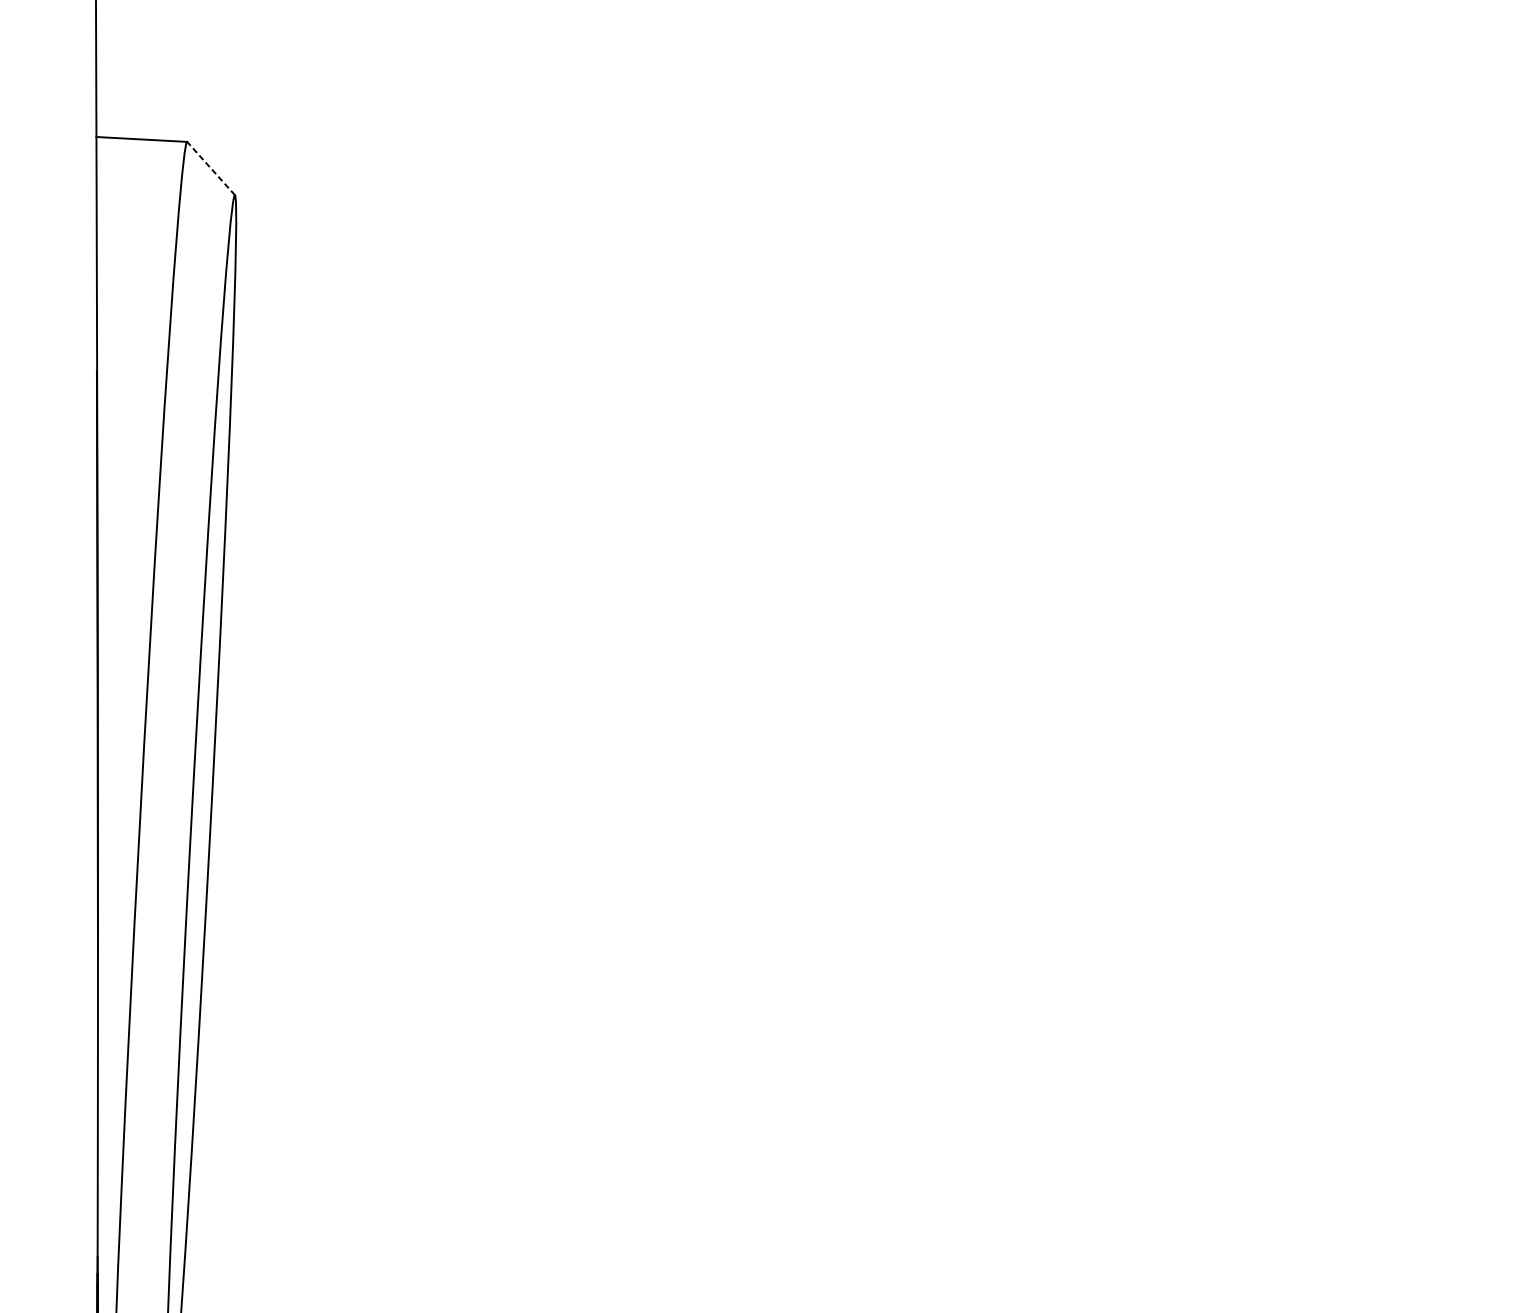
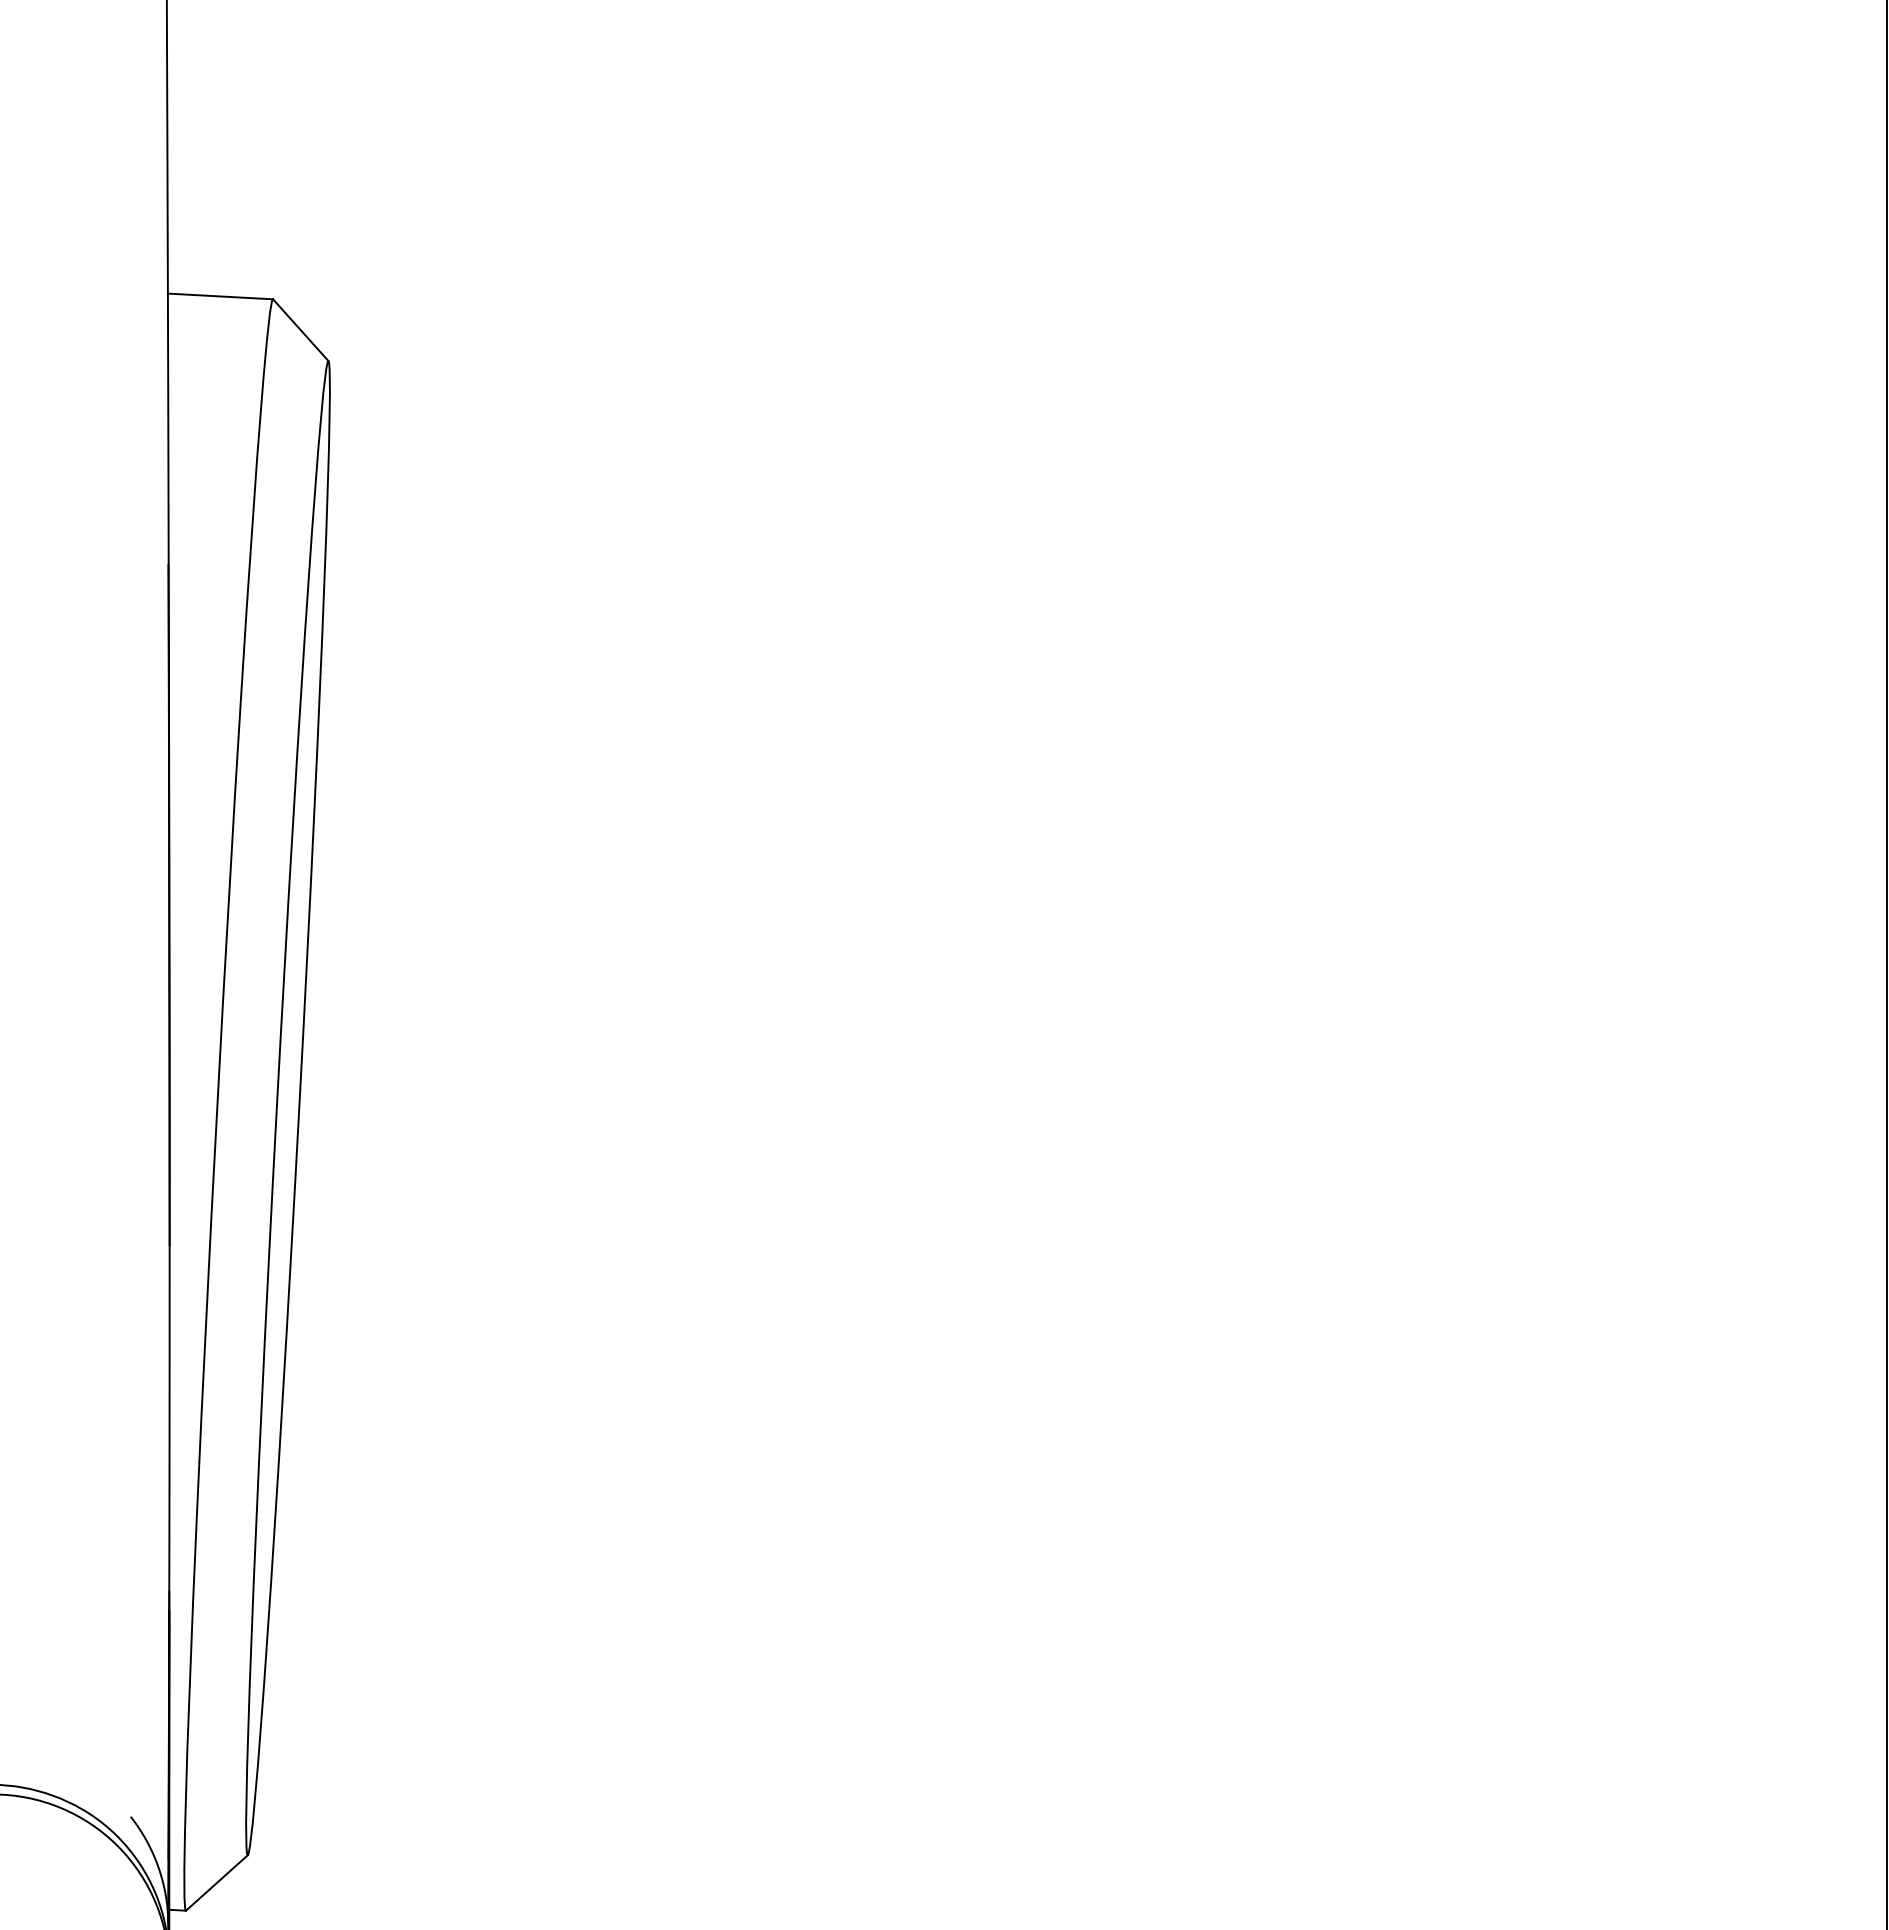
line: (210, 167) -> (300, 329), dashed -> solid

